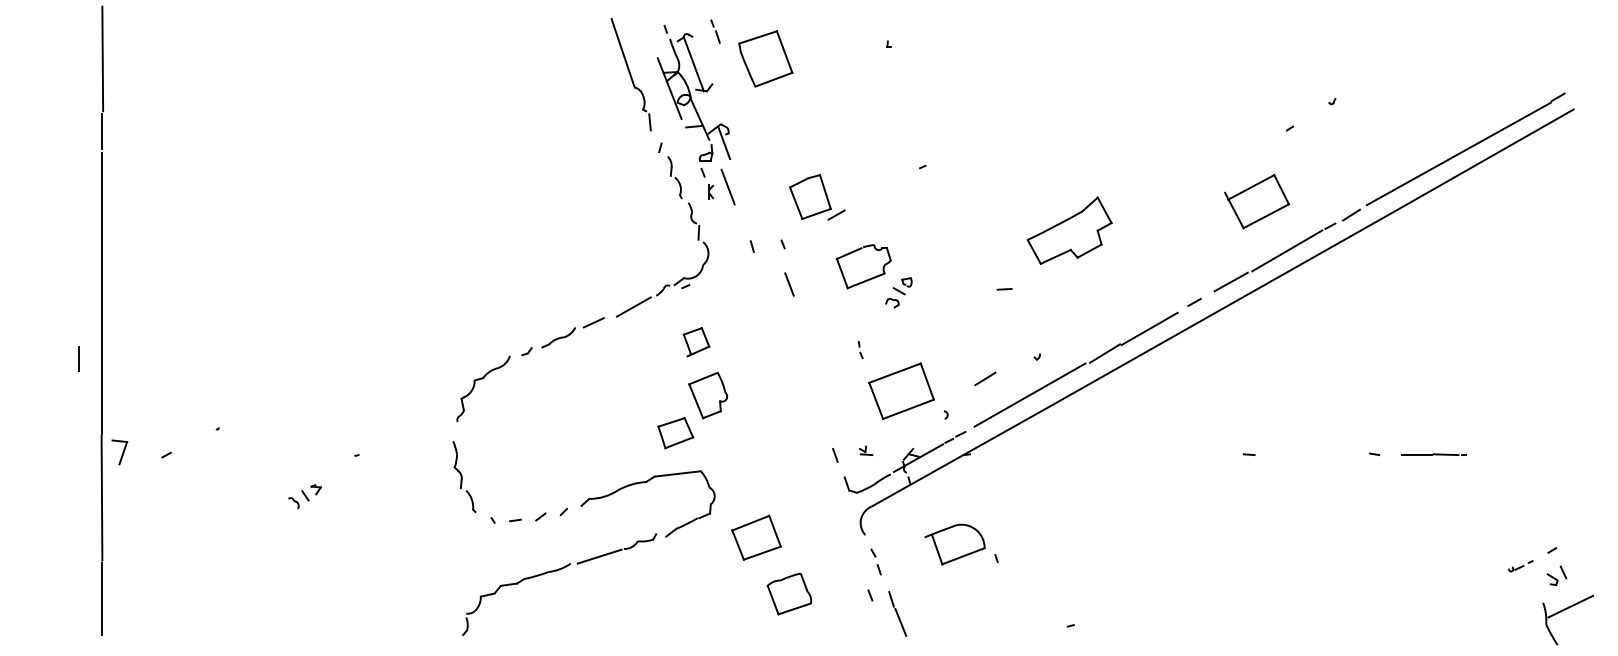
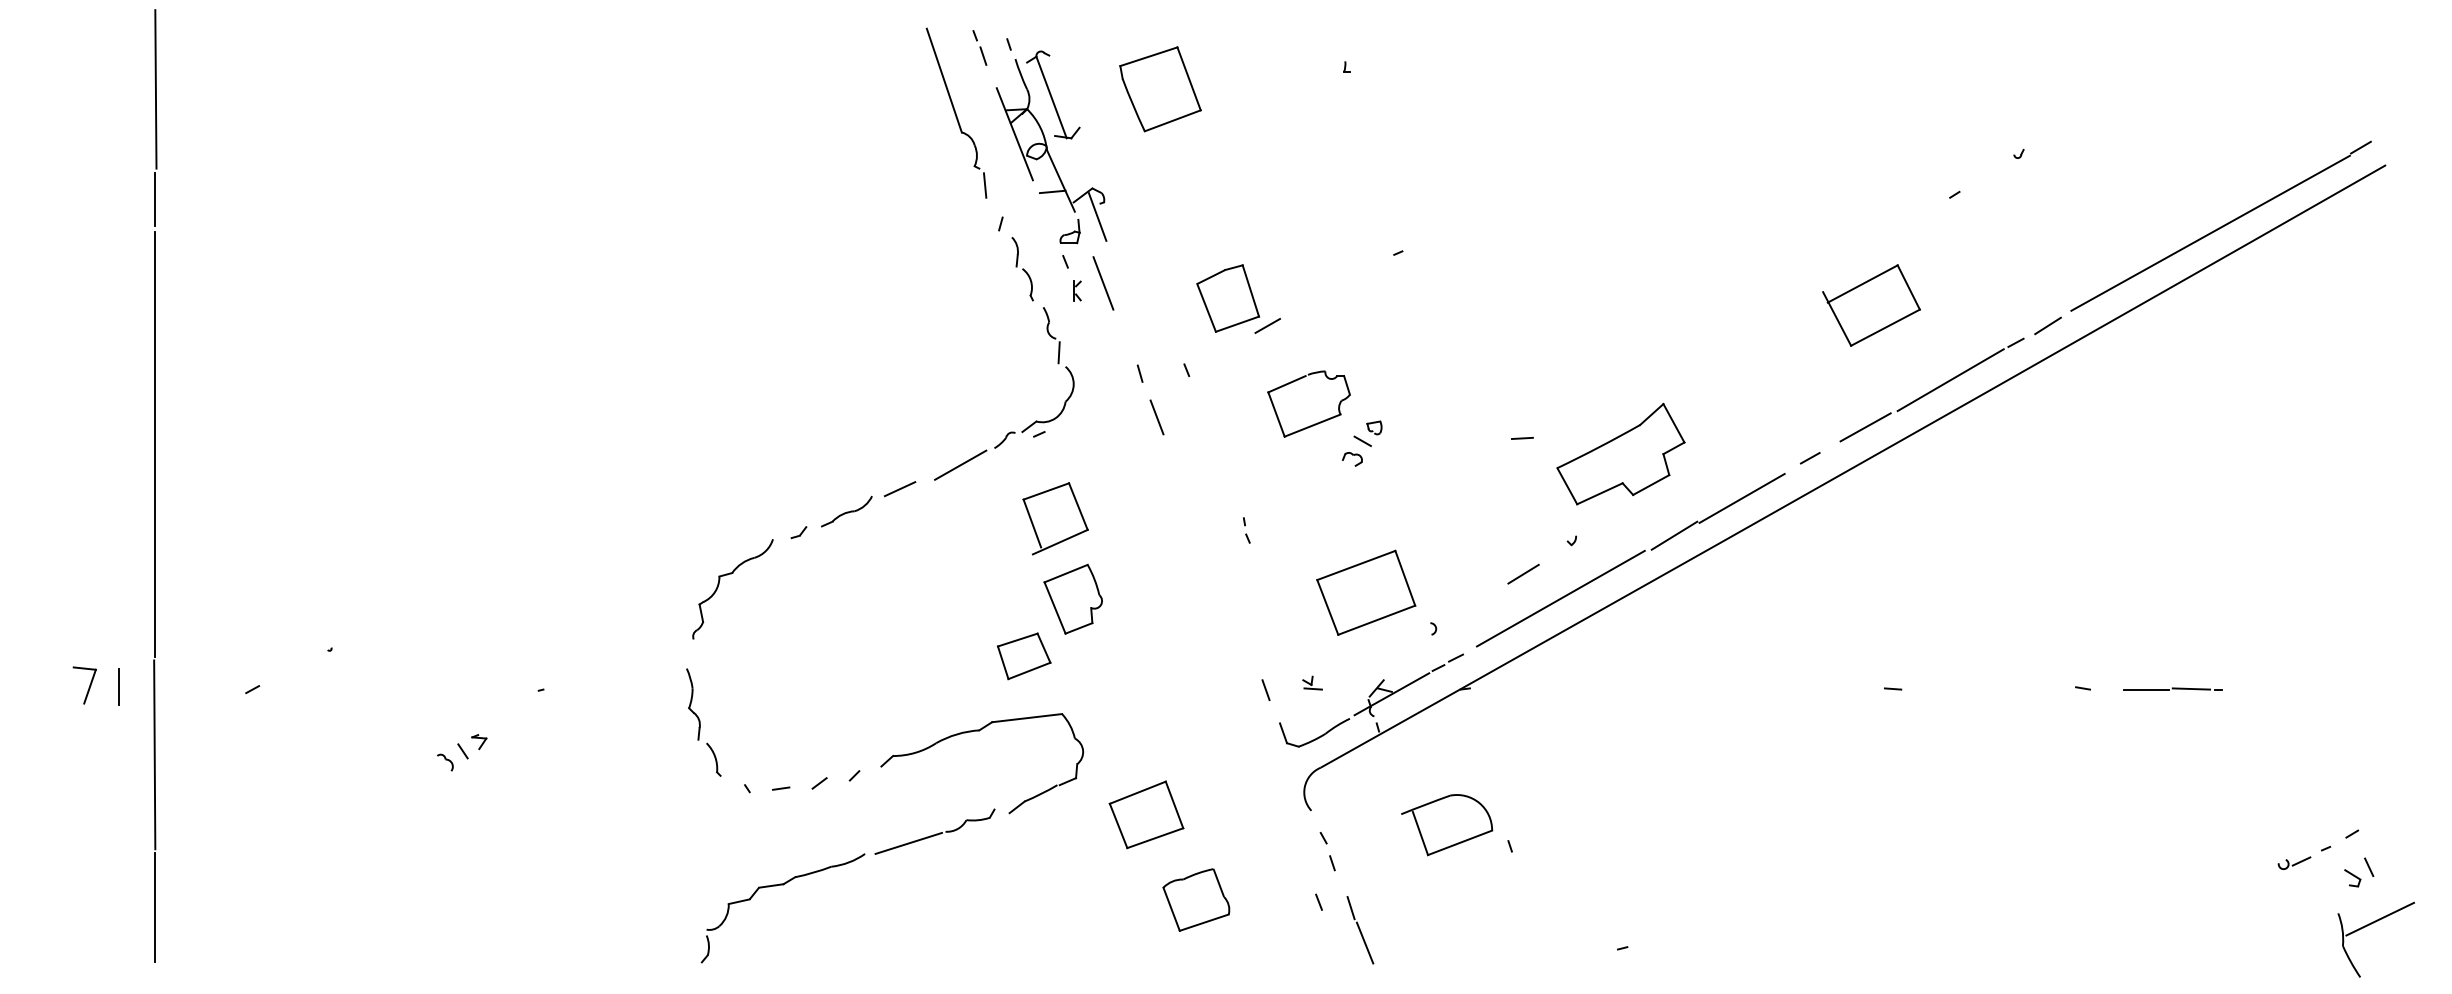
line: (715, 31) -> (979, 47), moved
part: (1257, 201) -> (1872, 305), moved
part: (1069, 230) -> (1620, 453), moved
line: (789, 284) -> (1157, 417), moved
part: (696, 341) -> (1055, 517), size x1.67
part: (860, 350) -> (1246, 531), moved
line: (78, 358) -> (119, 685), moved
line: (985, 378) -> (1523, 573), moved
part: (119, 452) -> (84, 685), moved
part: (1520, 566) -> (2304, 858), size x1.43

